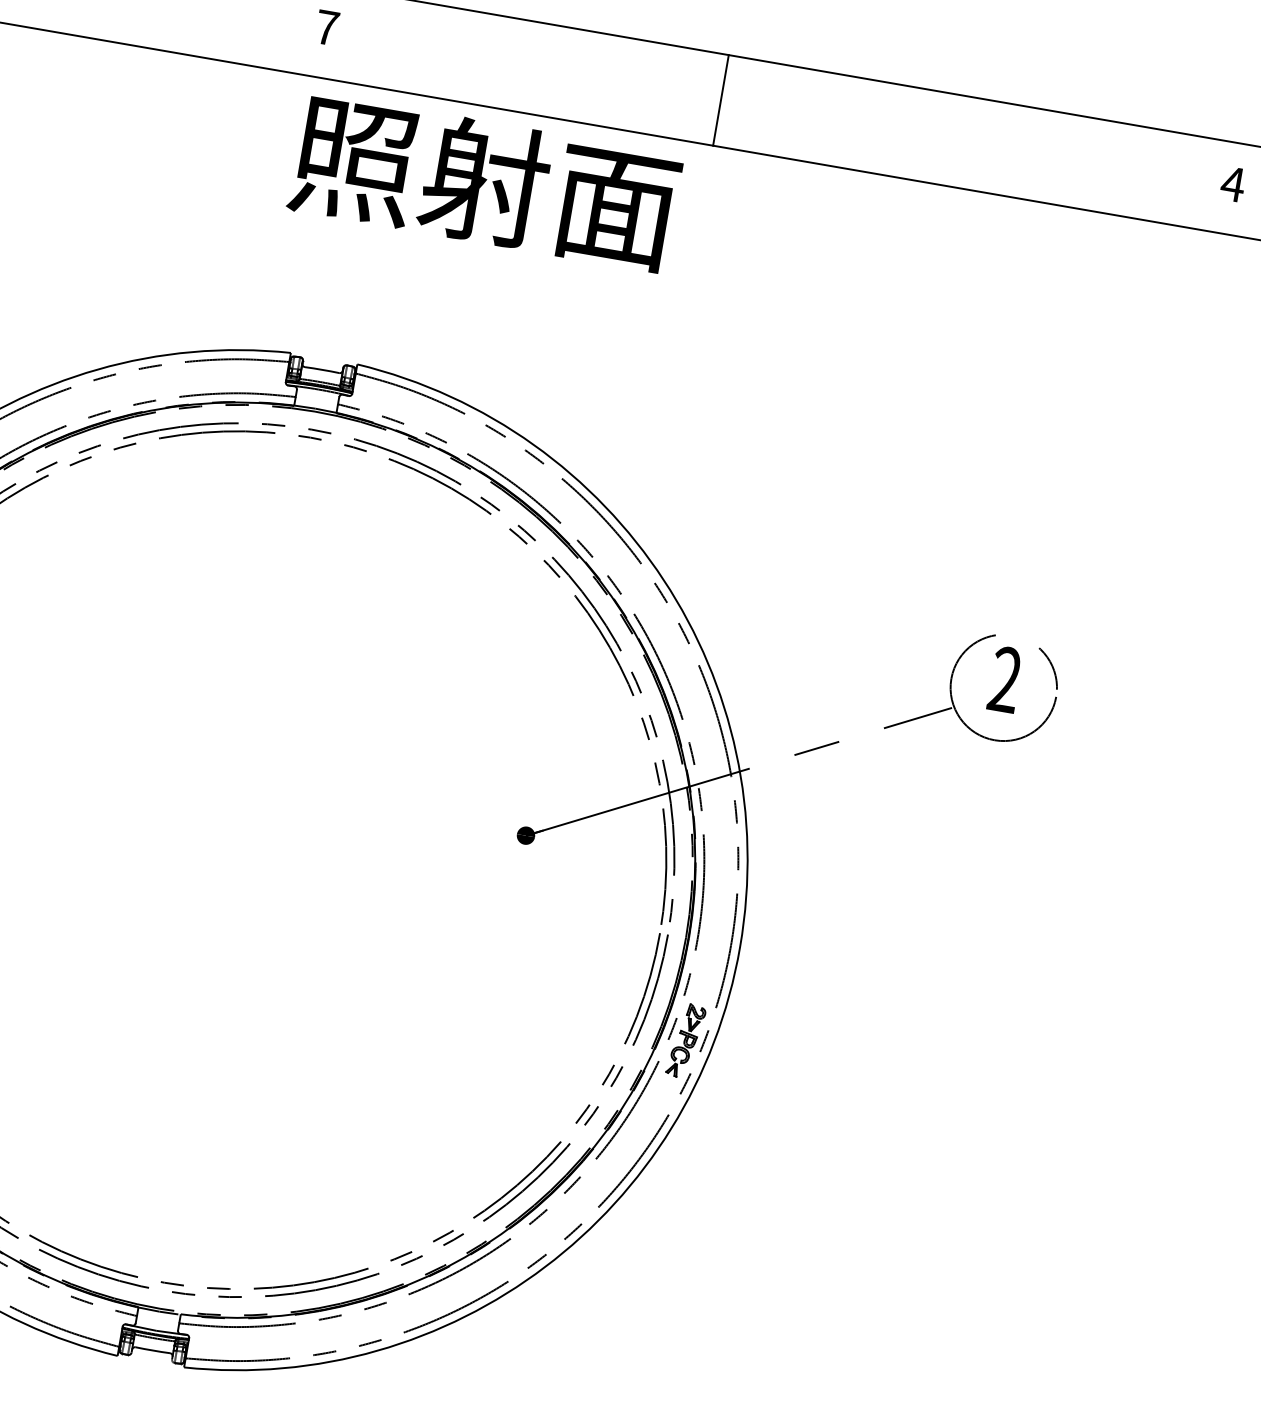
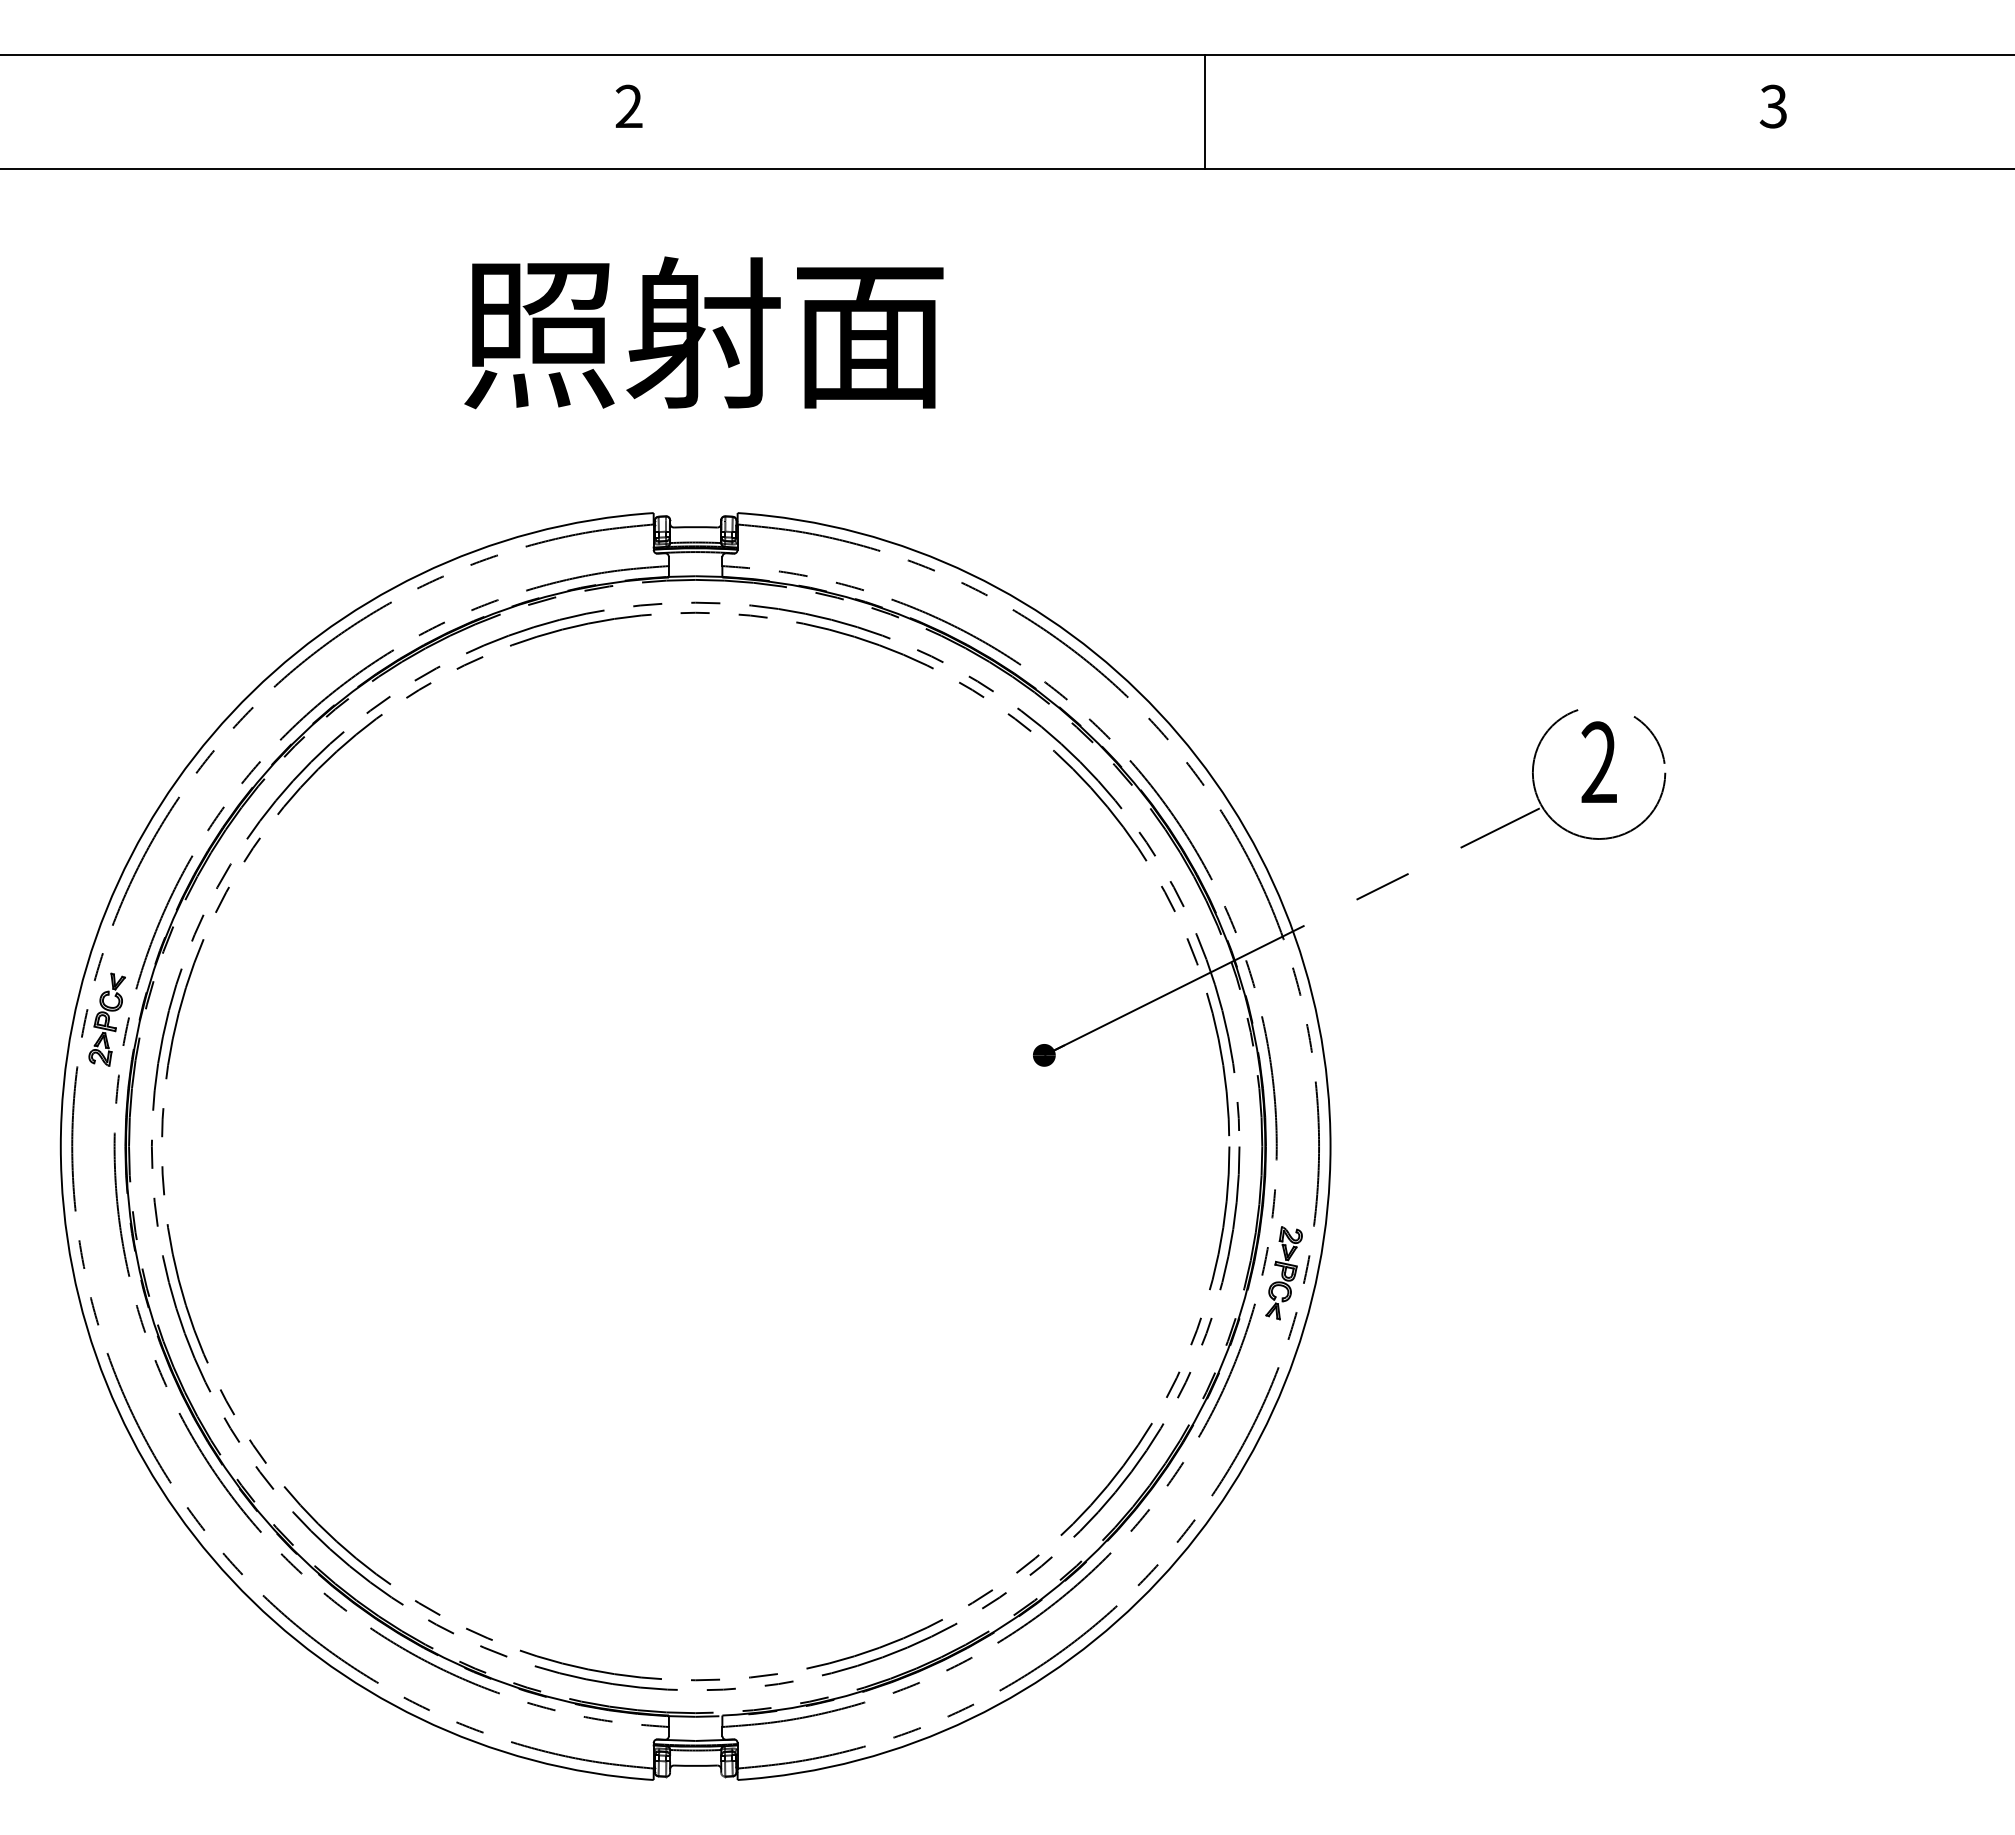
text: (326, 26) -> (628, 105), 7 -> 2
line: (720, 99) -> (1204, 111), moved
text: (484, 182) -> (703, 332), moved
text: (1233, 184) -> (1773, 106), 4 -> 3

